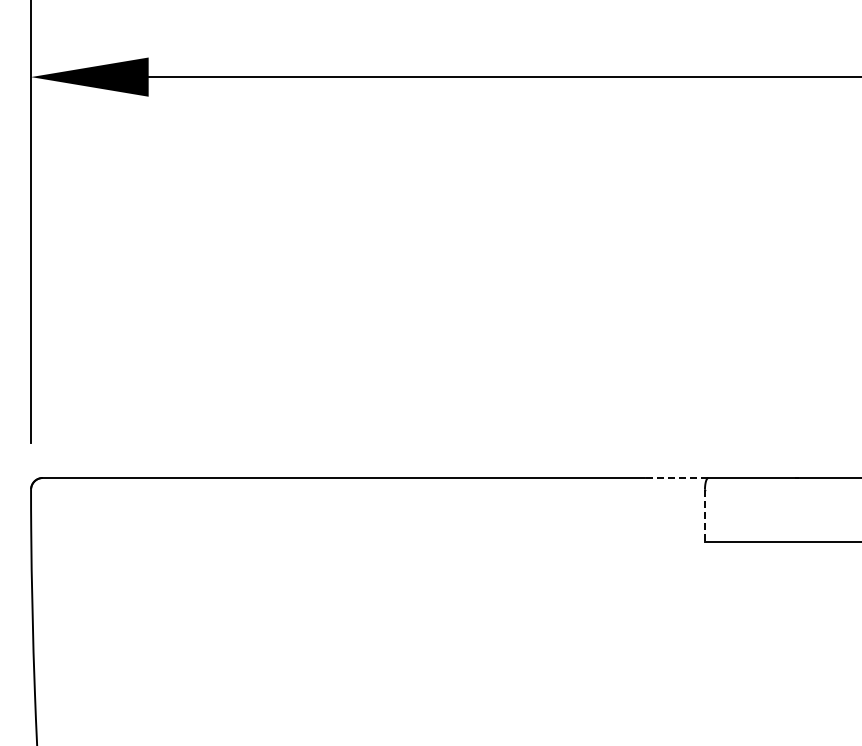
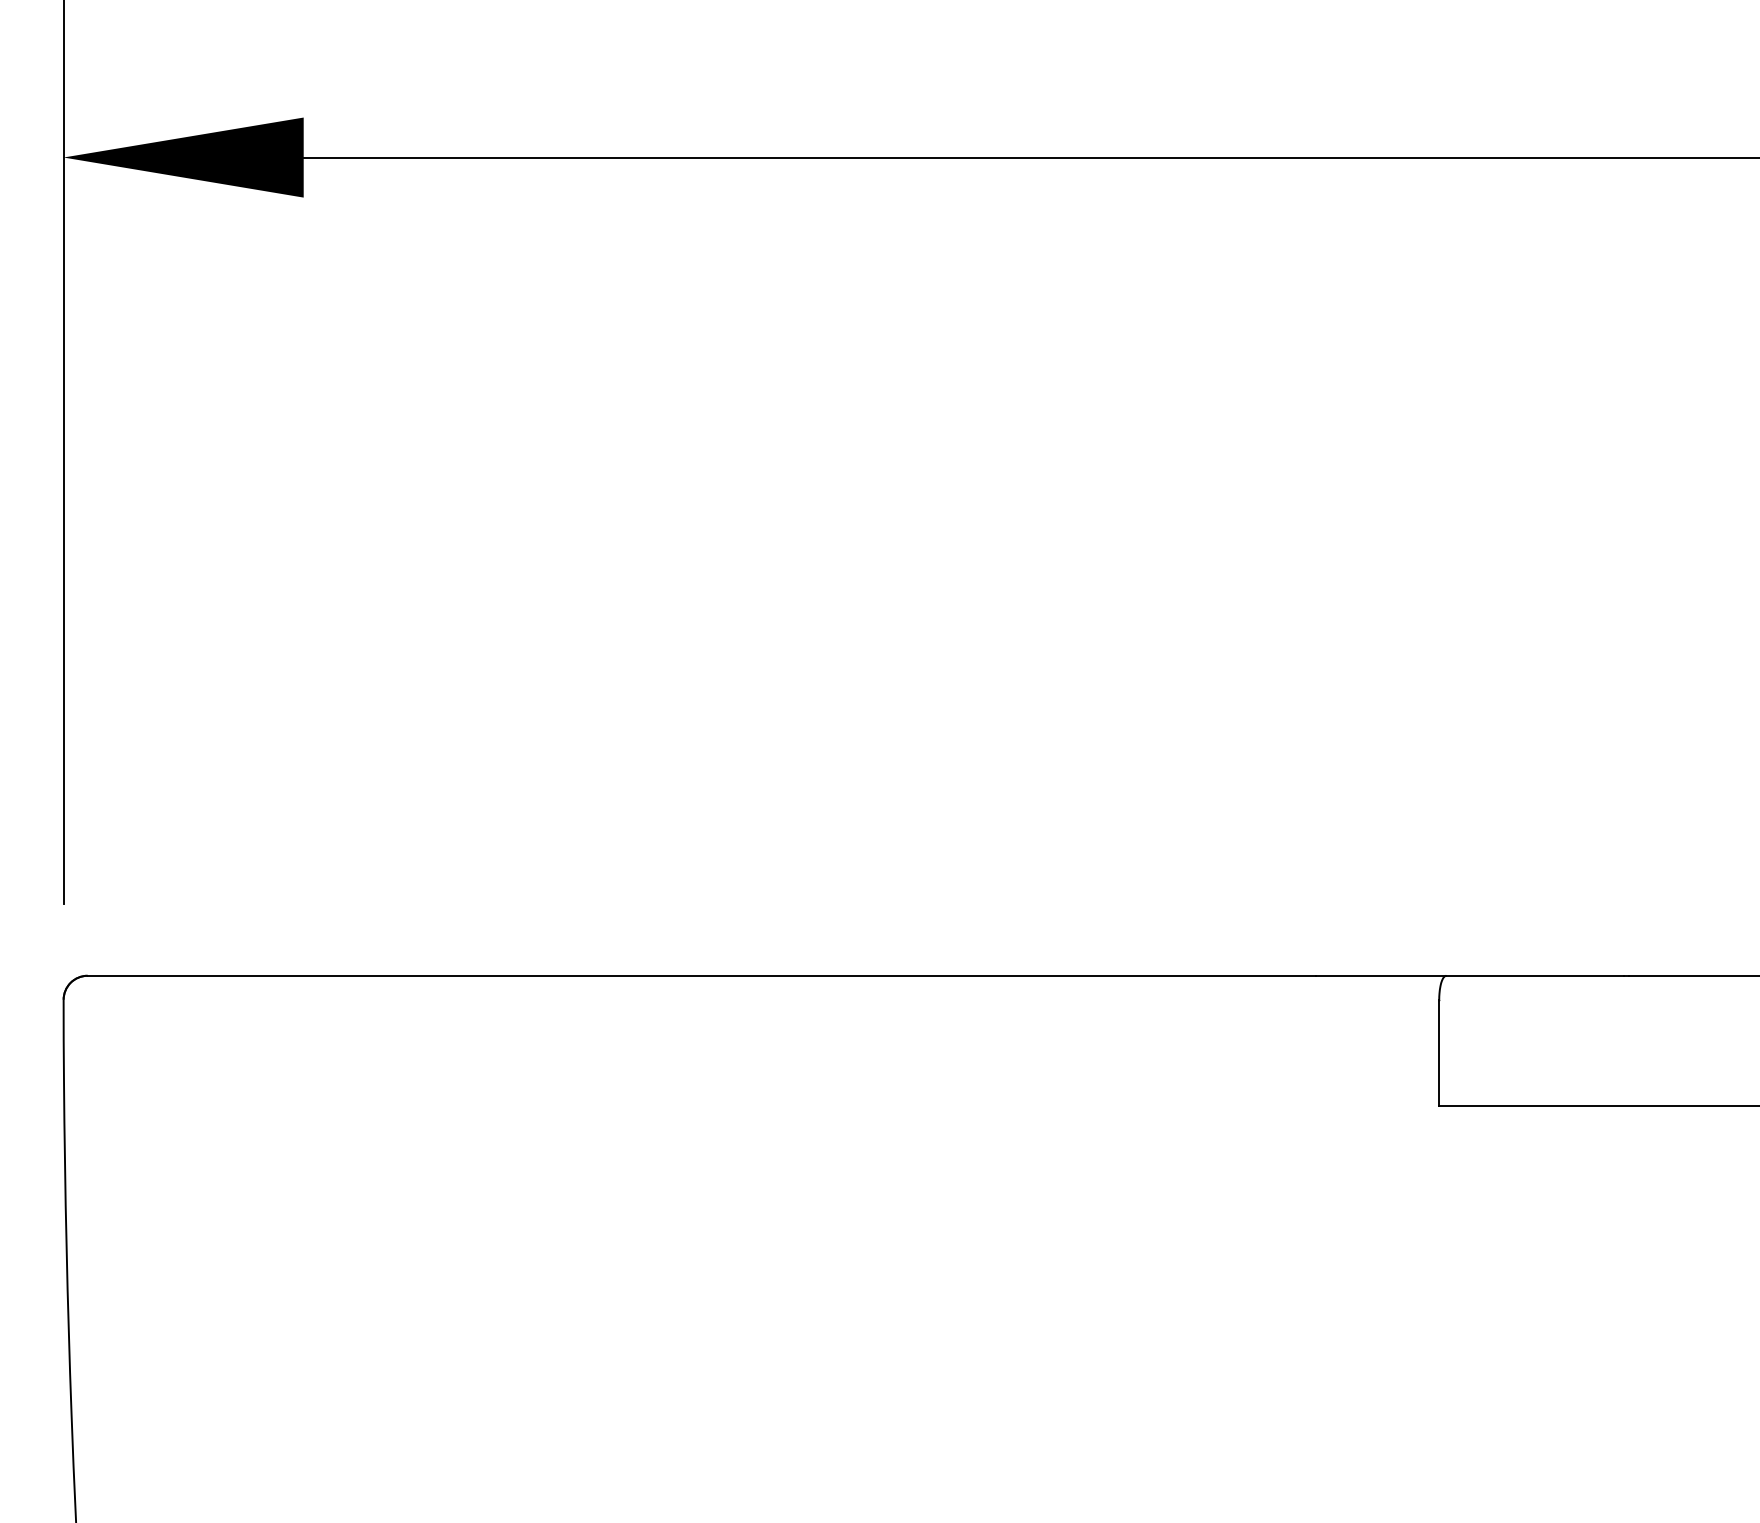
line: (676, 477) -> (1381, 974), dashed -> solid
line: (704, 515) -> (1438, 1052), dashed -> solid

